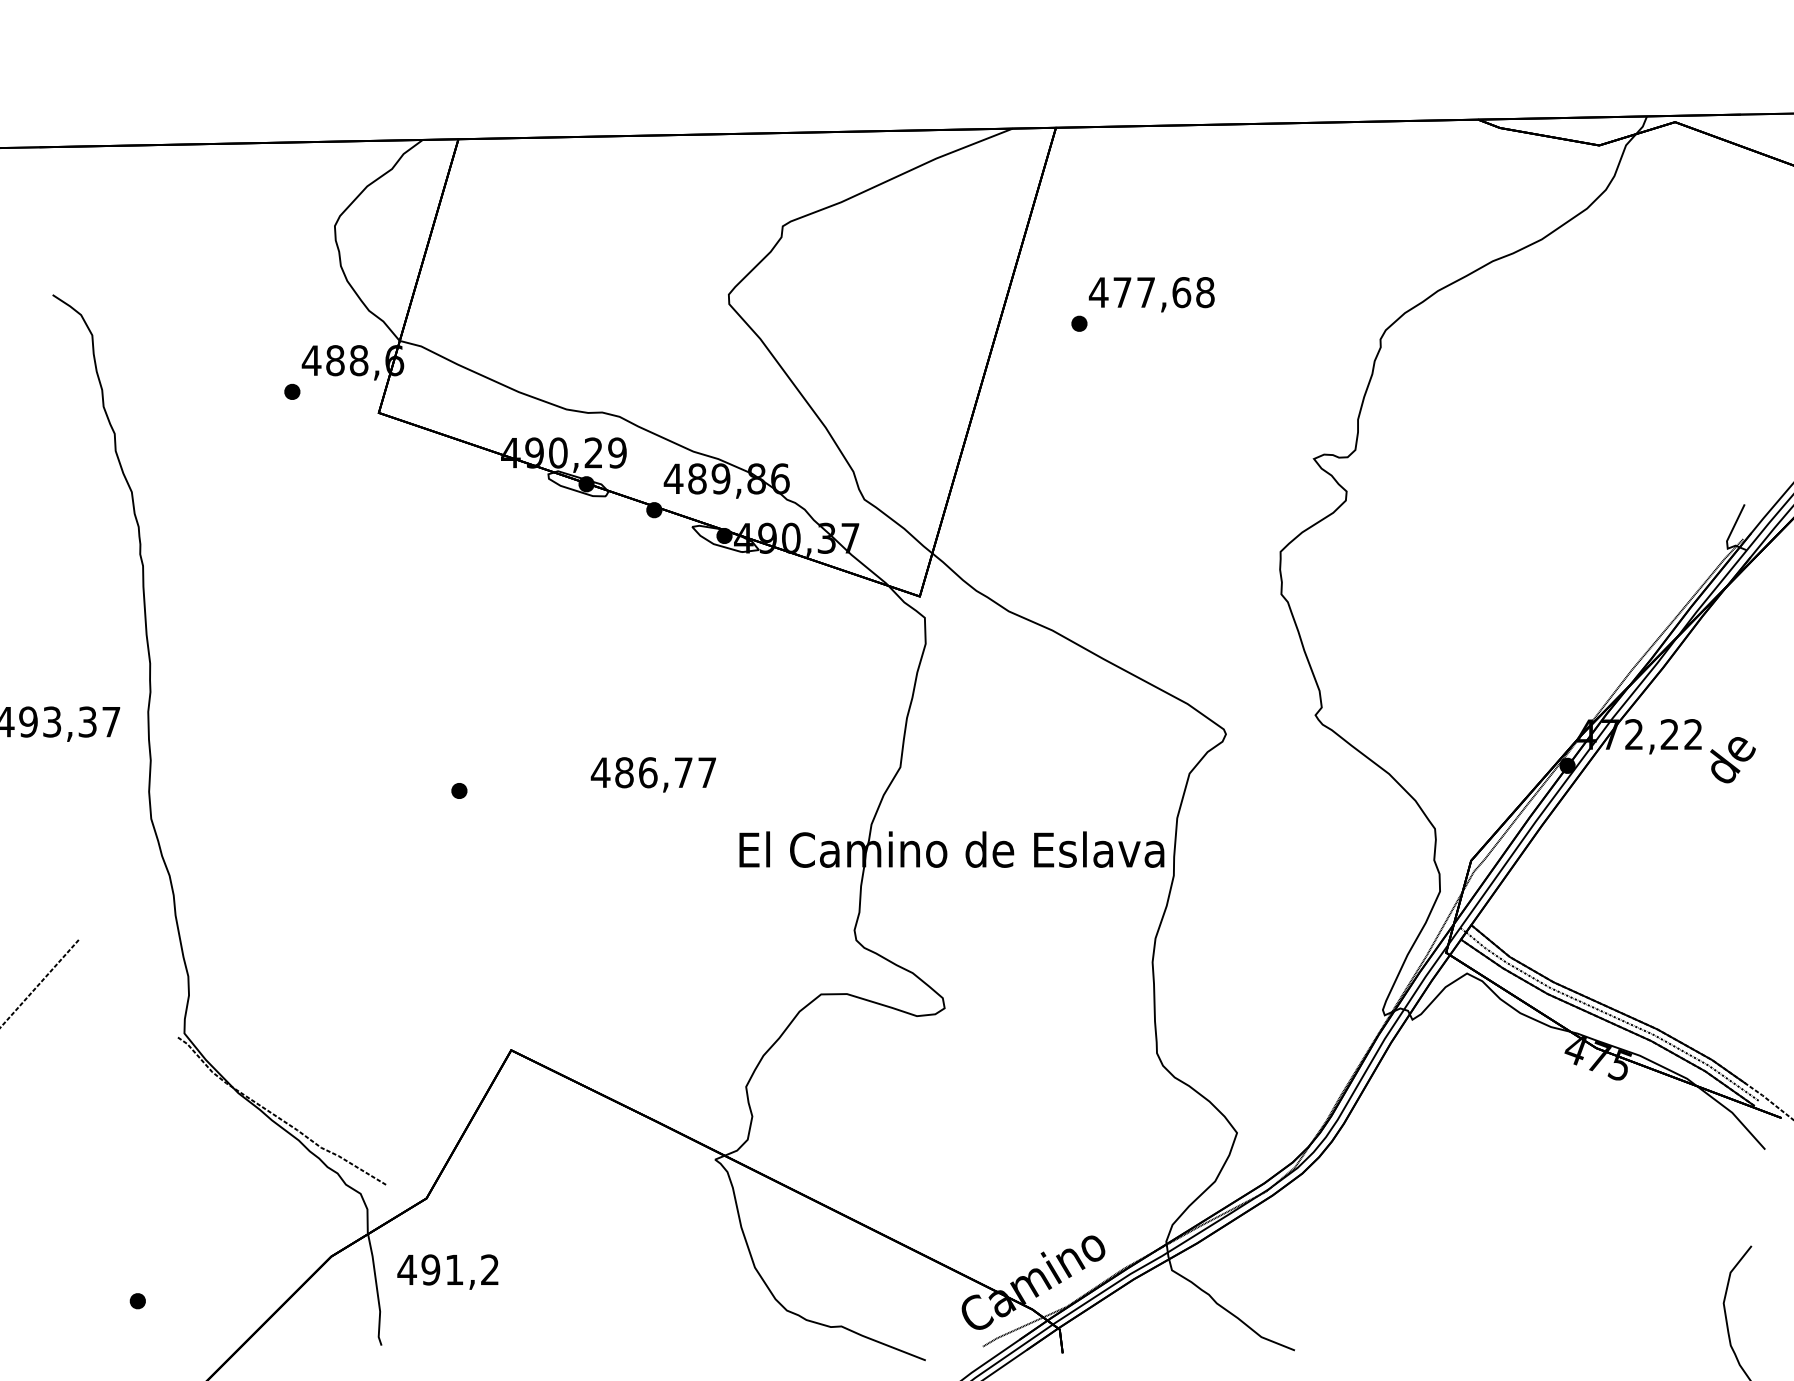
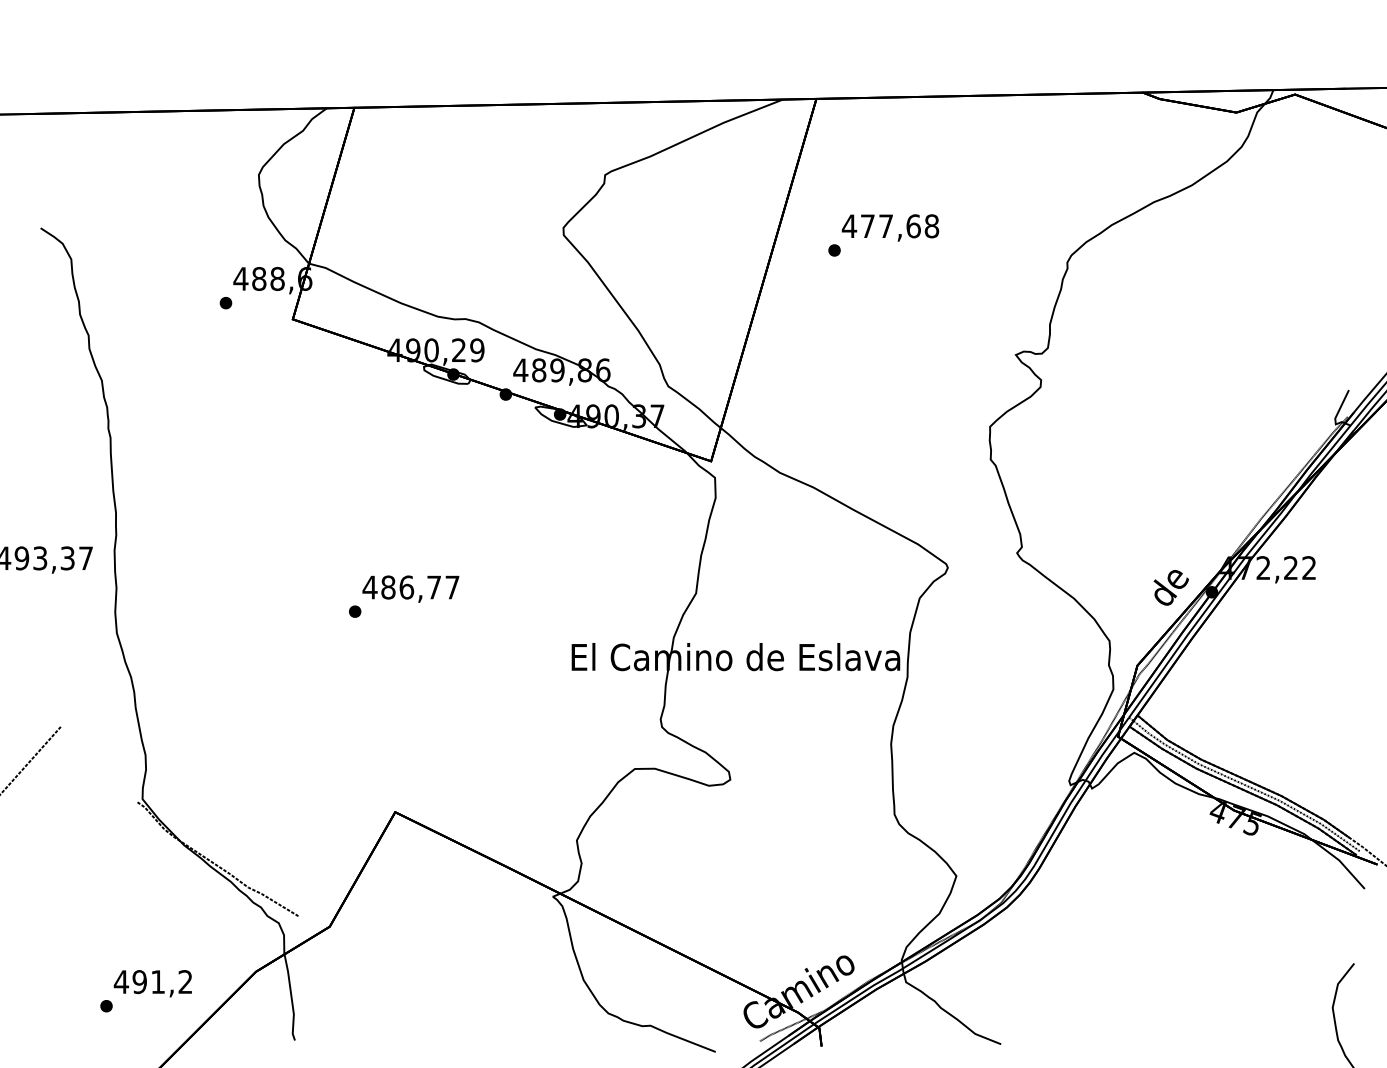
text: (1732, 760) -> (1170, 588), moved
text: (652, 774) -> (410, 588), moved
text: (447, 1271) -> (152, 983), moved

